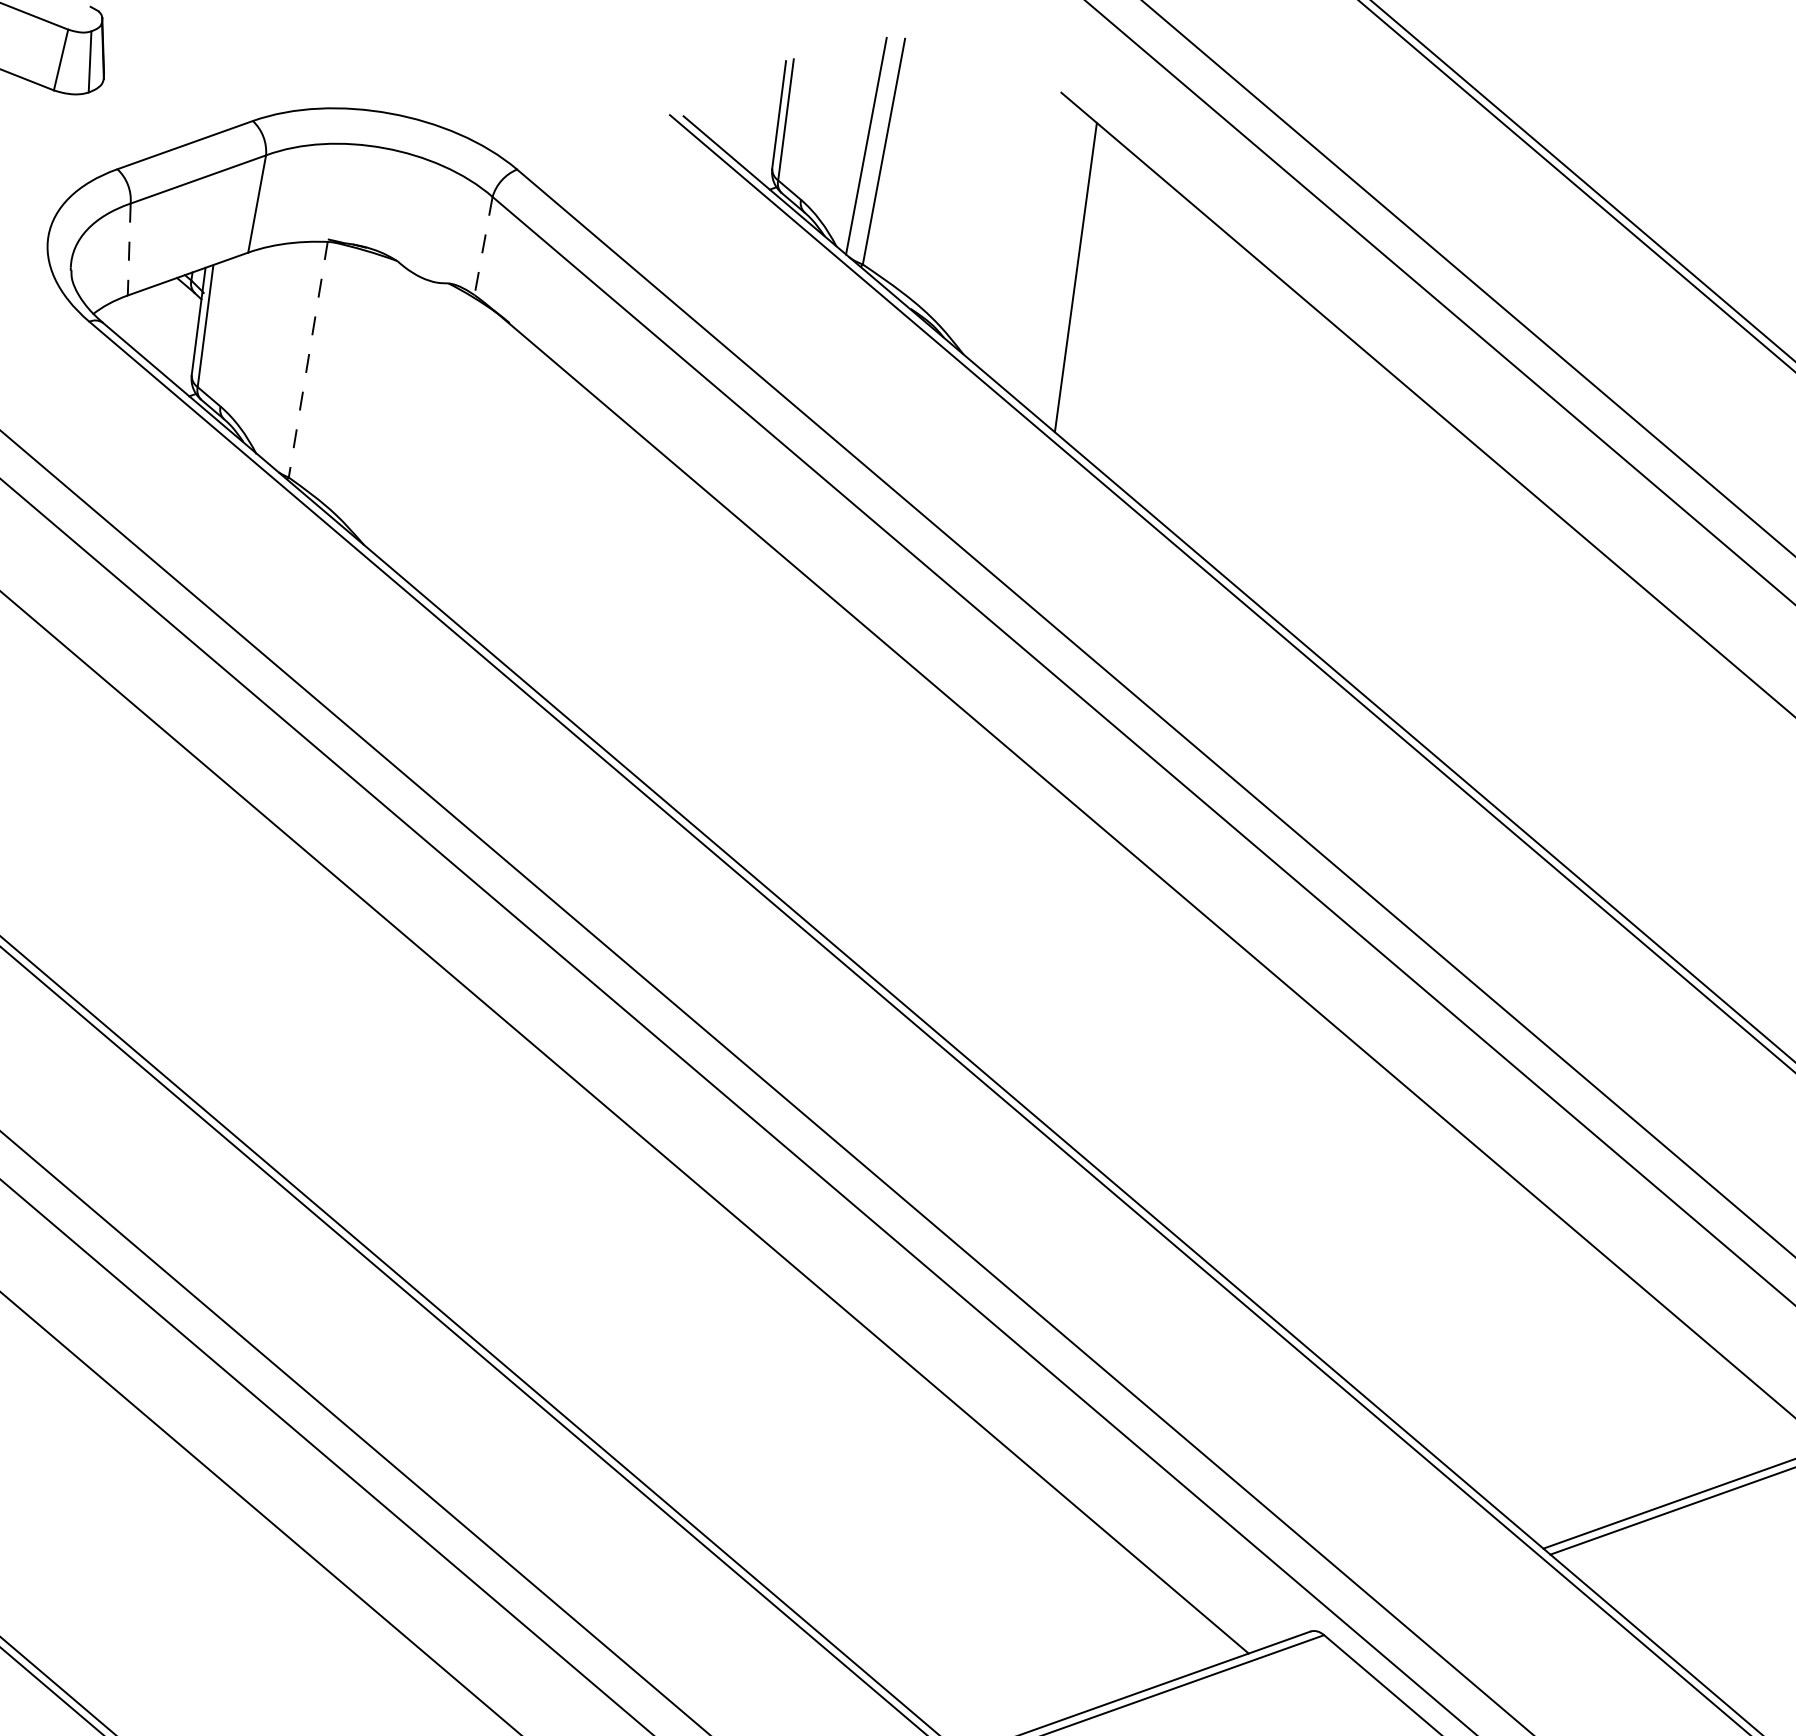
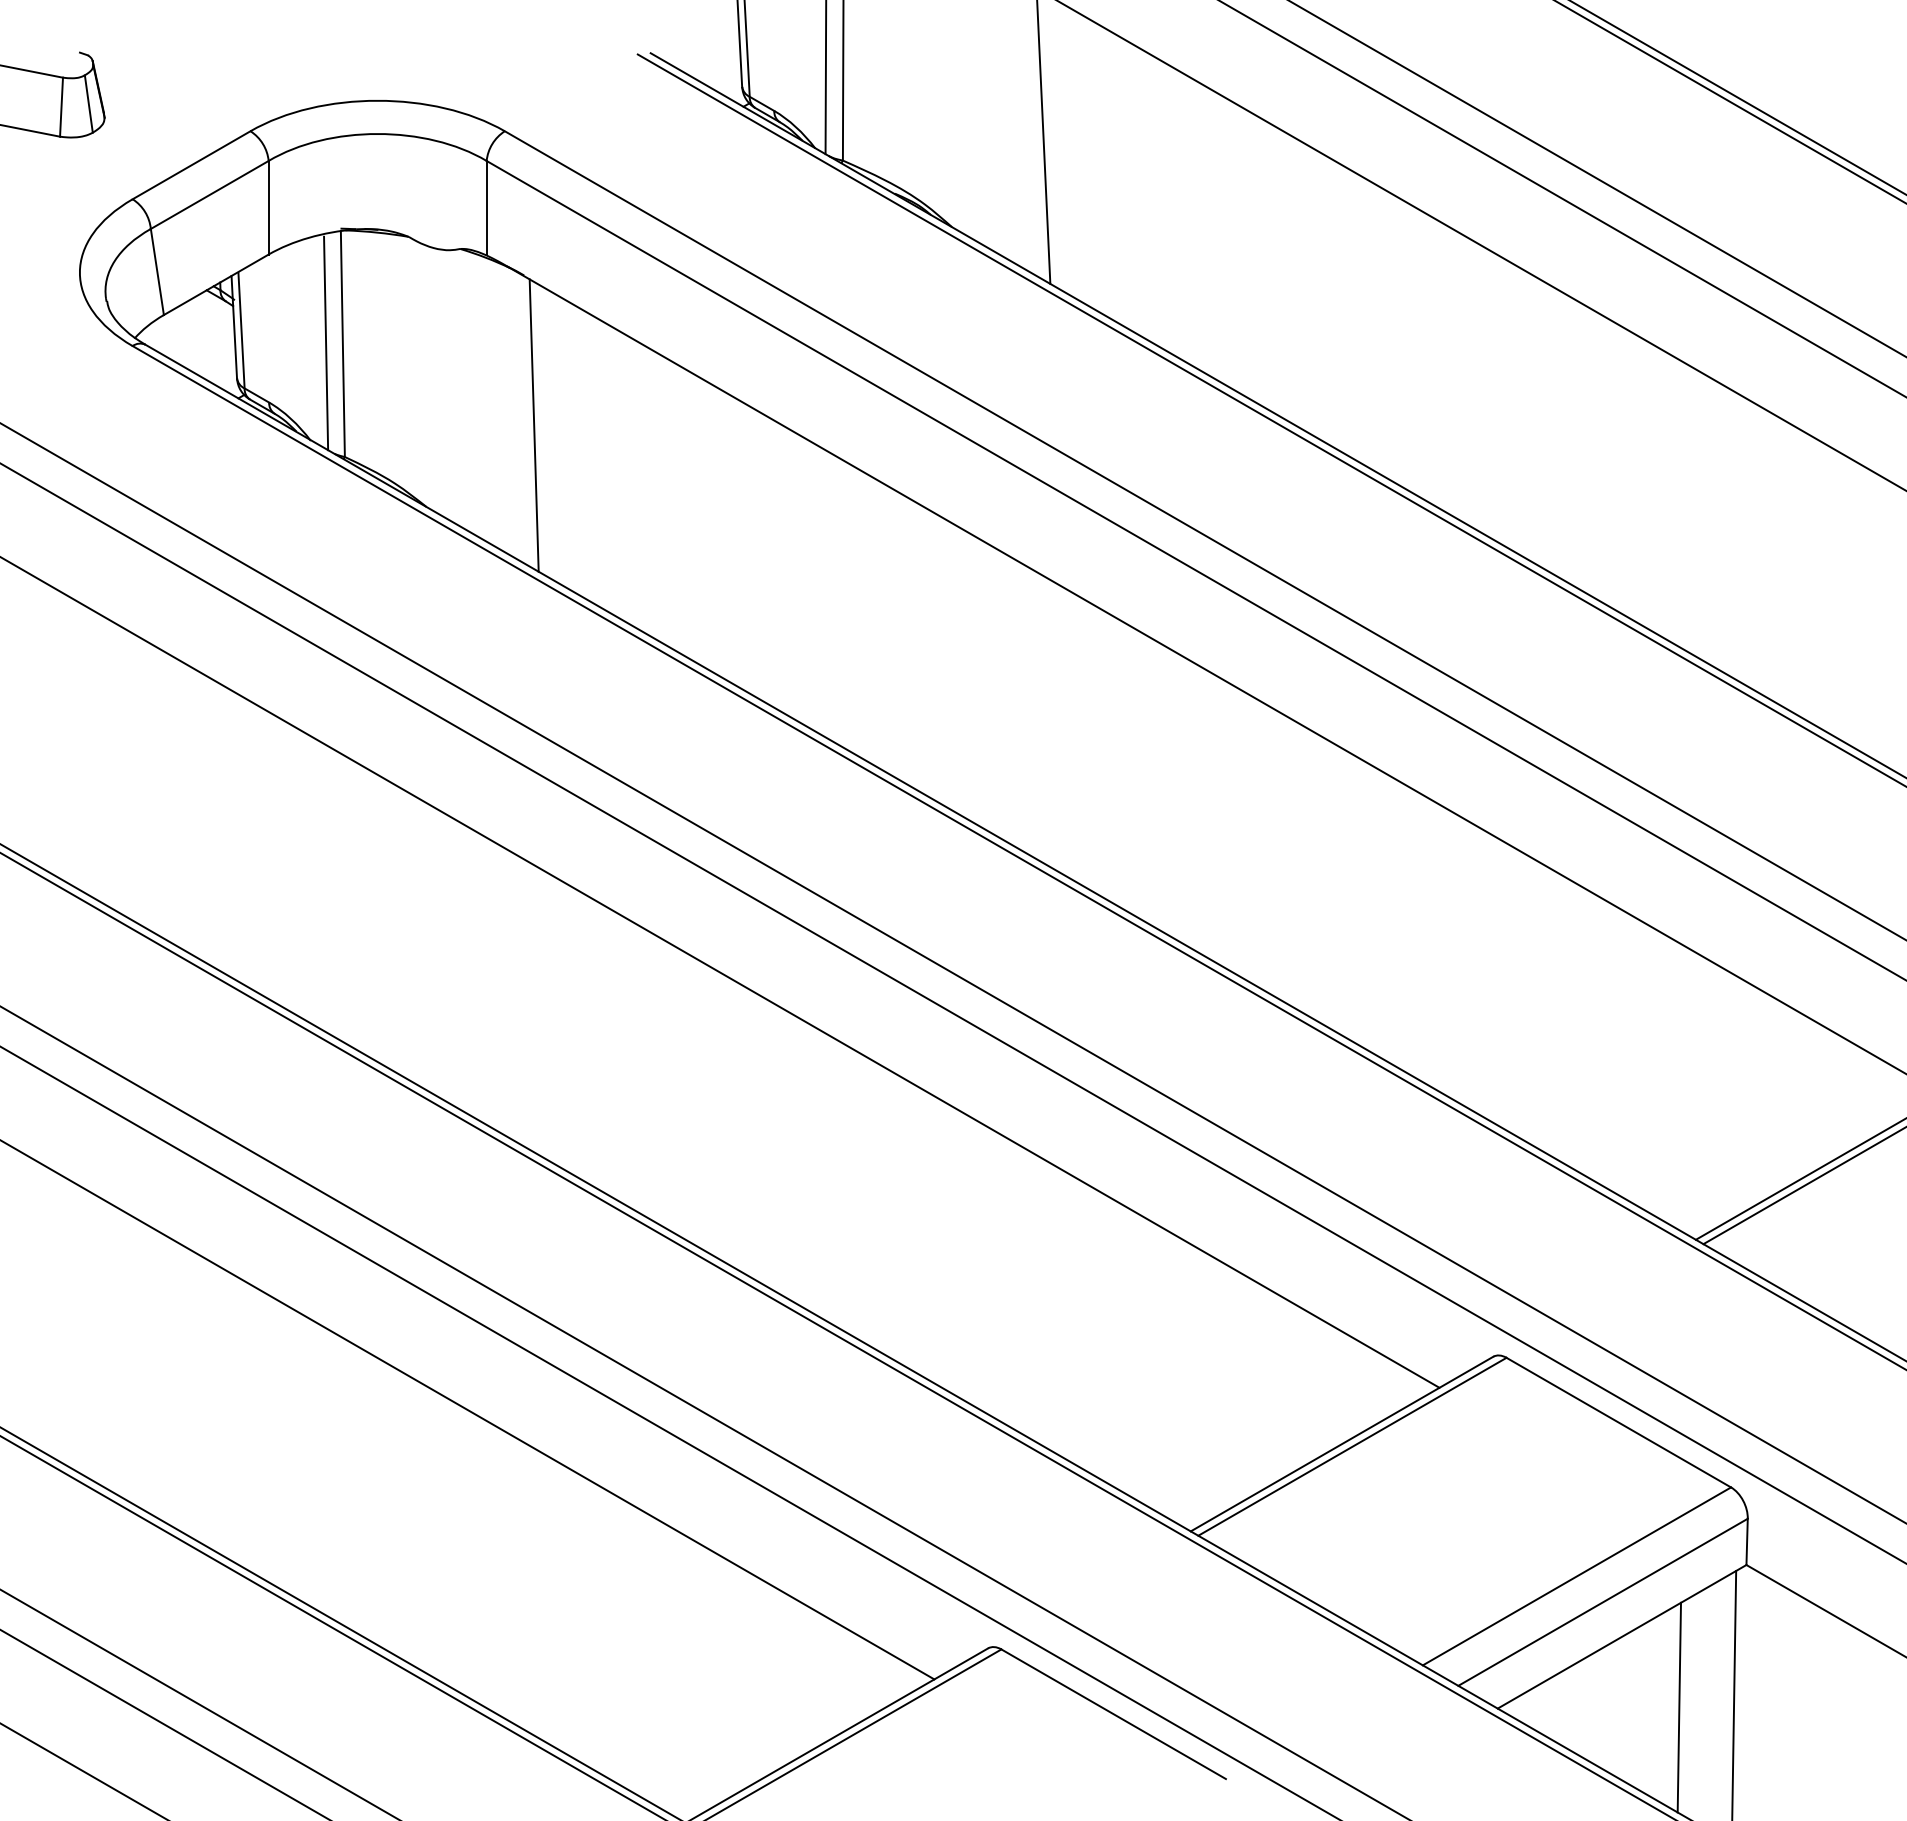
line: (483, 246) -> (486, 208), dashed -> solid
line: (129, 250) -> (157, 272), dashed -> solid
line: (291, 356) -> (326, 343), added
line: (307, 360) -> (342, 344), dashed -> solid
line: (490, 480) -> (533, 425), added

